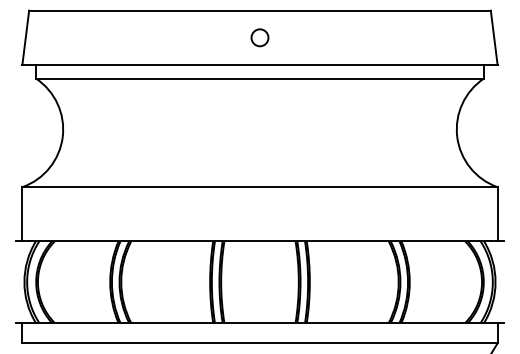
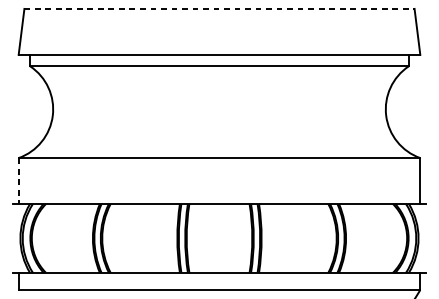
line: (260, 10) -> (219, 8), solid -> dashed
circle: (259, 37) -> (219, 31), removed
line: (22, 214) -> (18, 181), solid -> dashed

